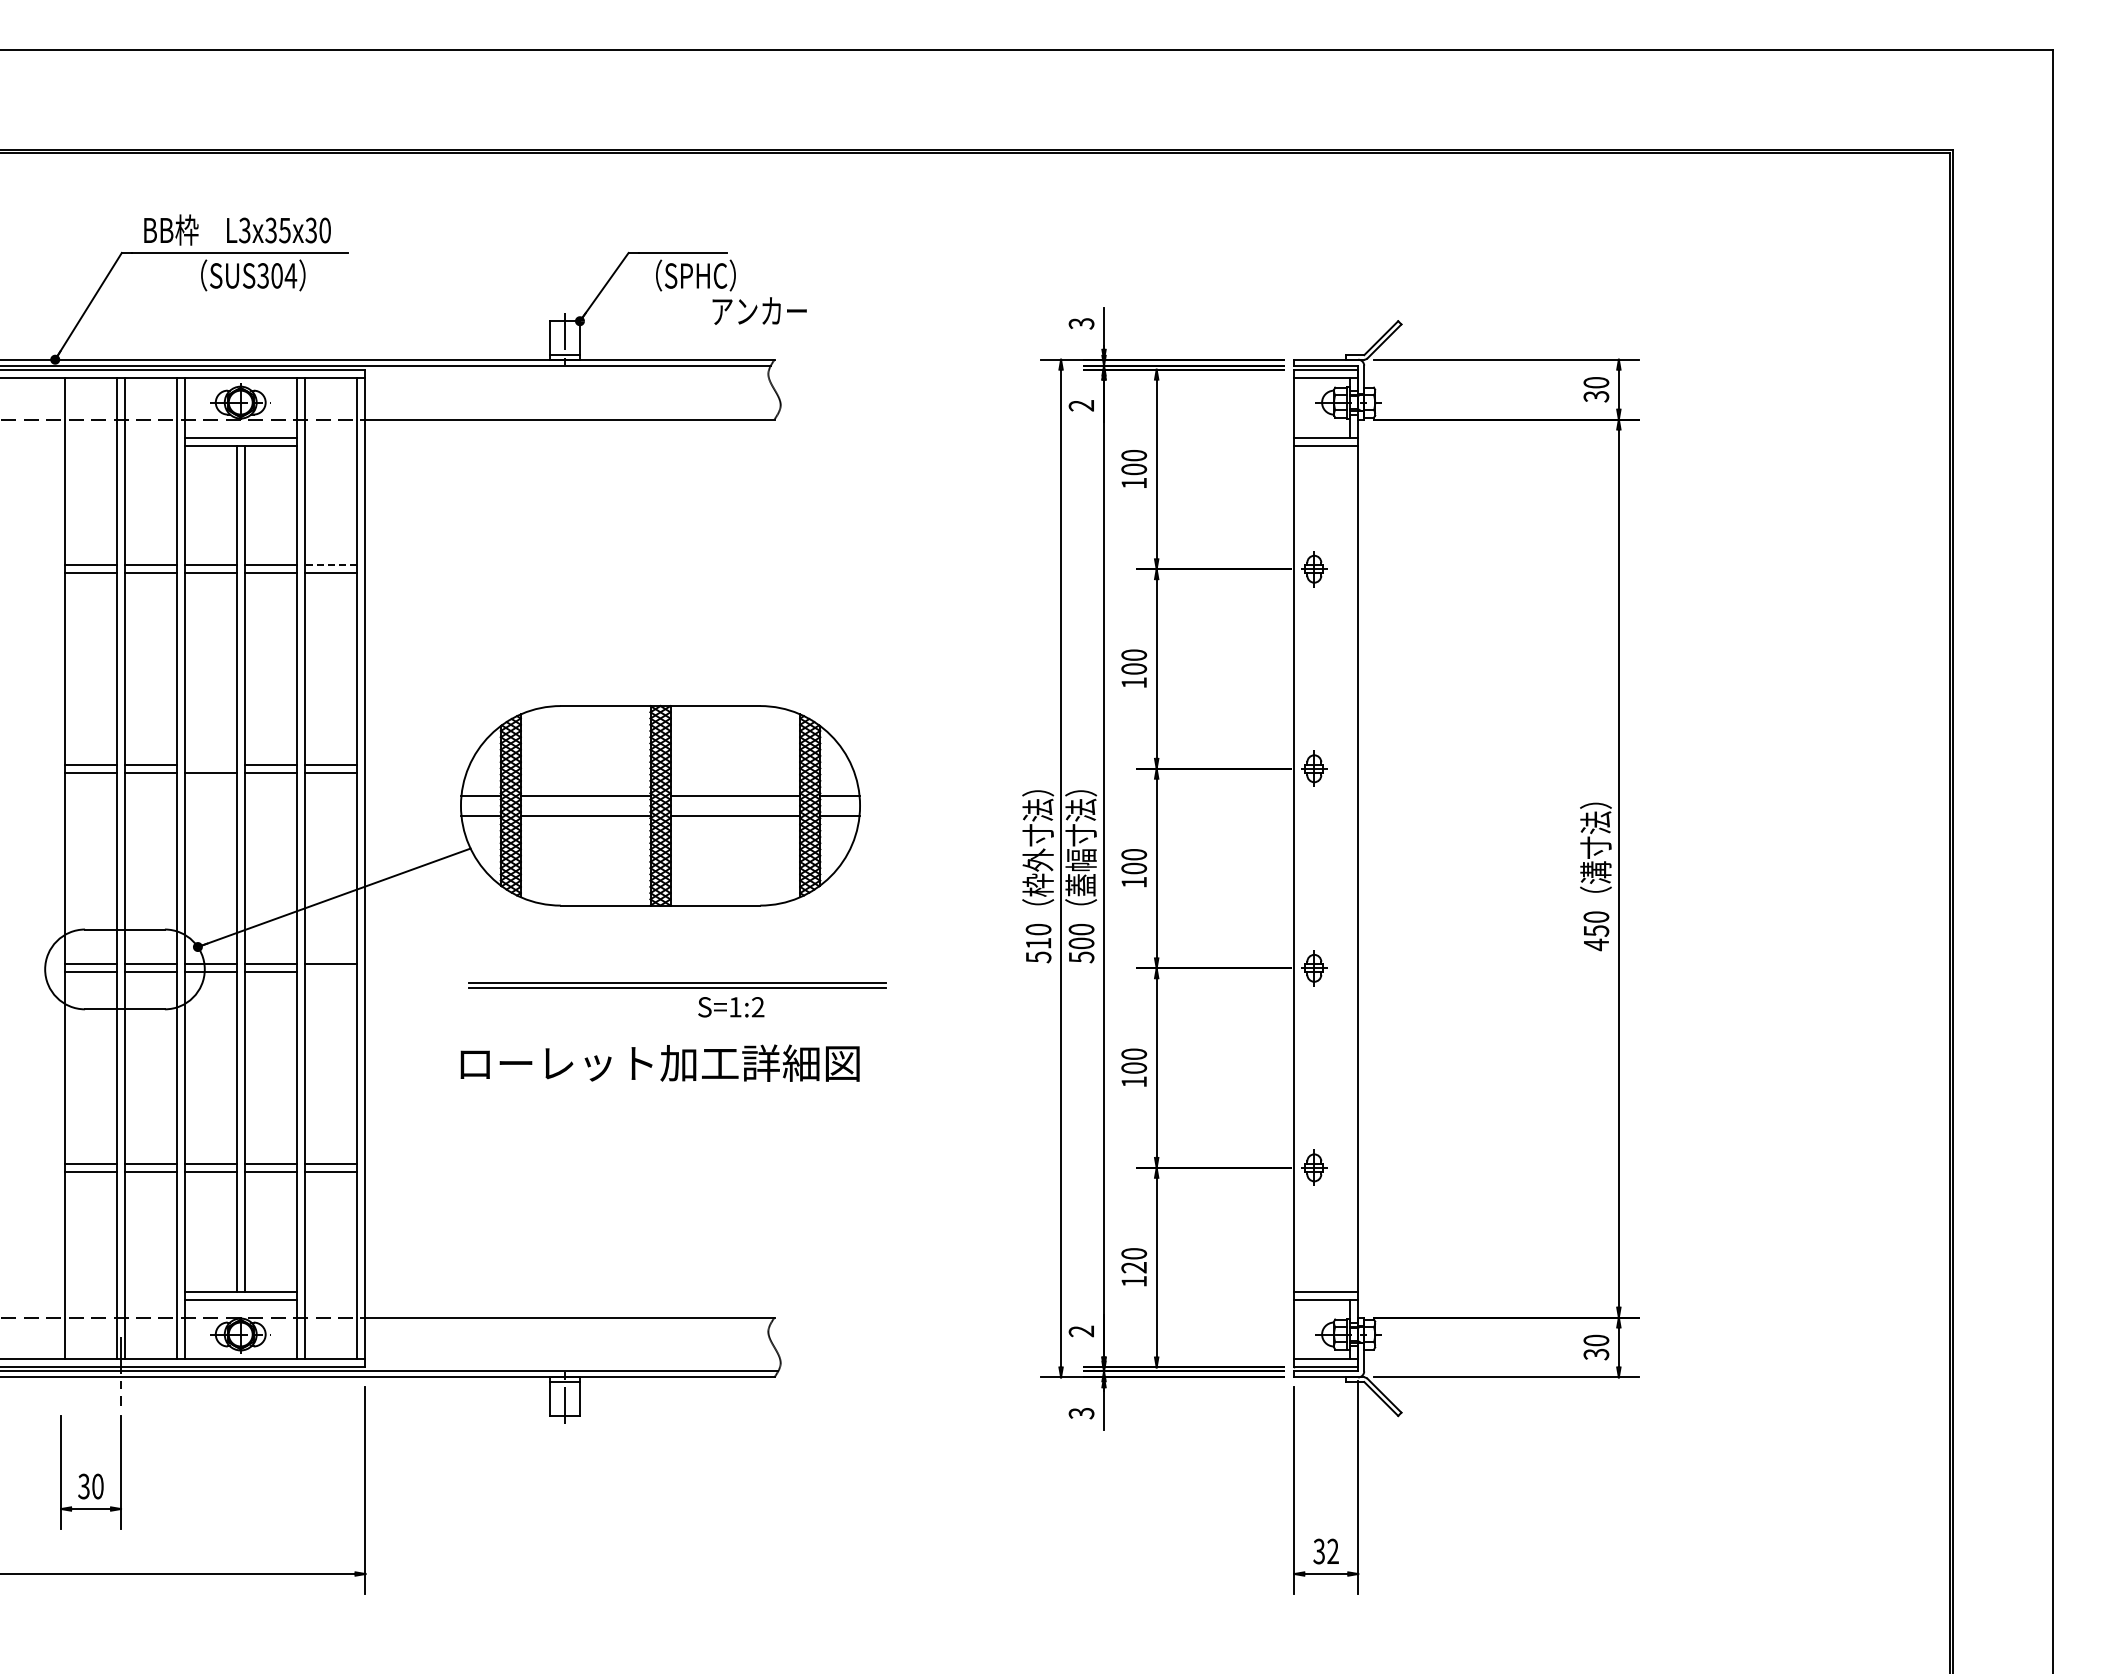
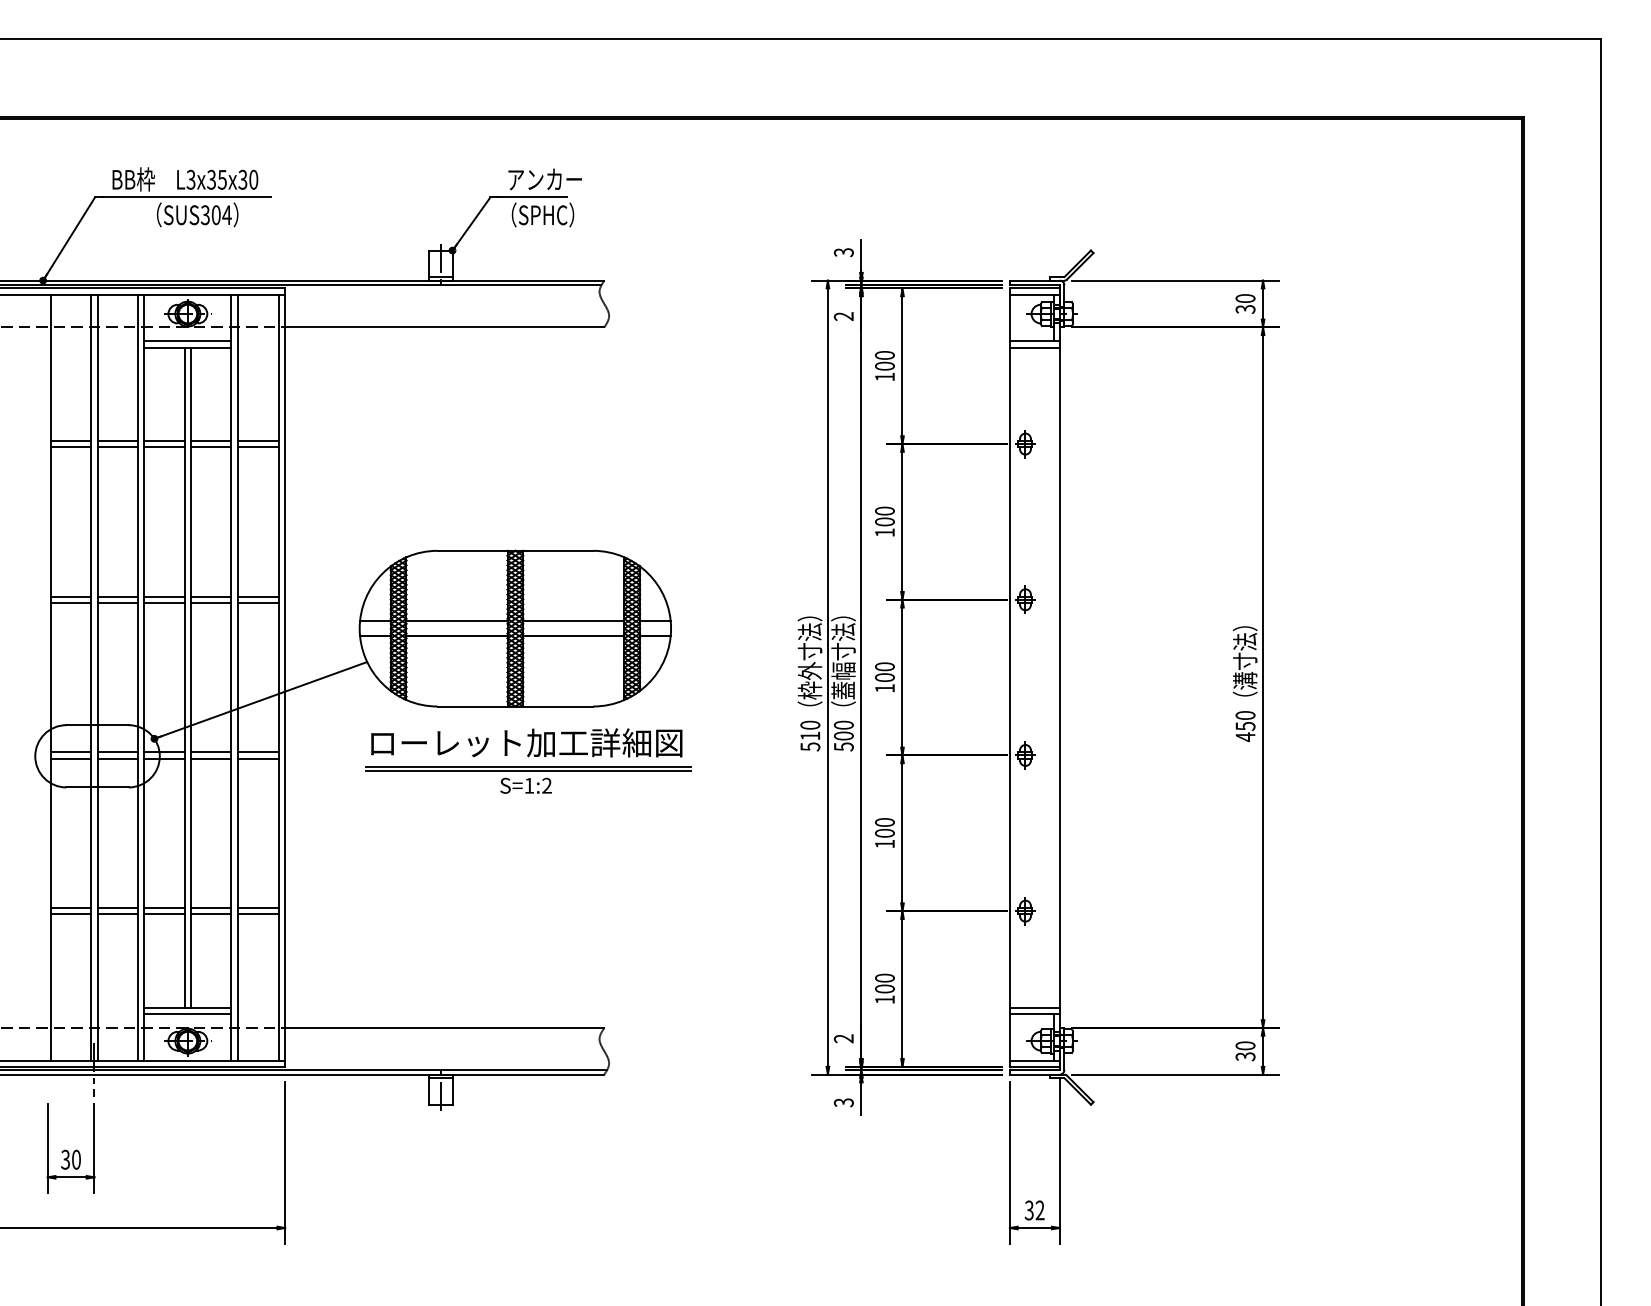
text: (759, 310) -> (545, 179), moved
line: (330, 565) -> (257, 441), dashed -> solid
line: (210, 764) -> (164, 596), added
line: (330, 972) -> (257, 758), added
text: (731, 1007) -> (526, 786), moved
text: (659, 1062) -> (526, 742), moved
text: (1134, 1267) -> (885, 988), 120 -> 100

